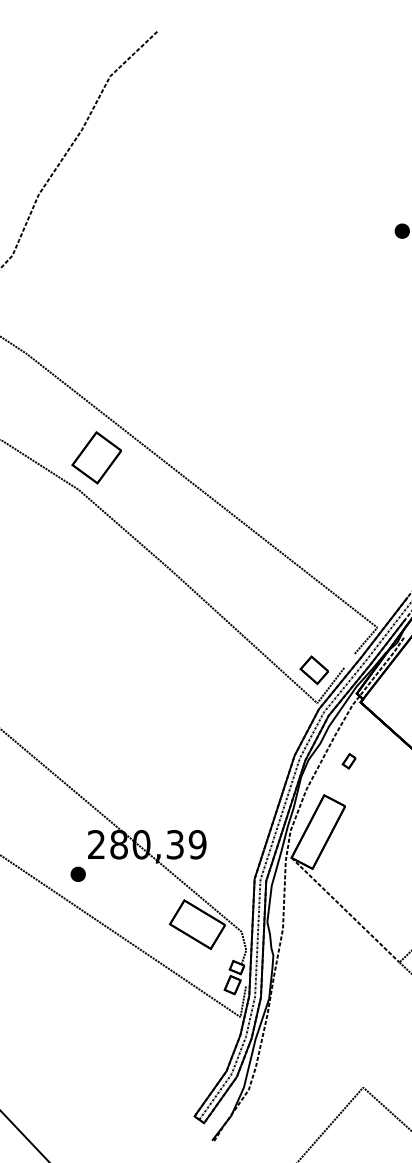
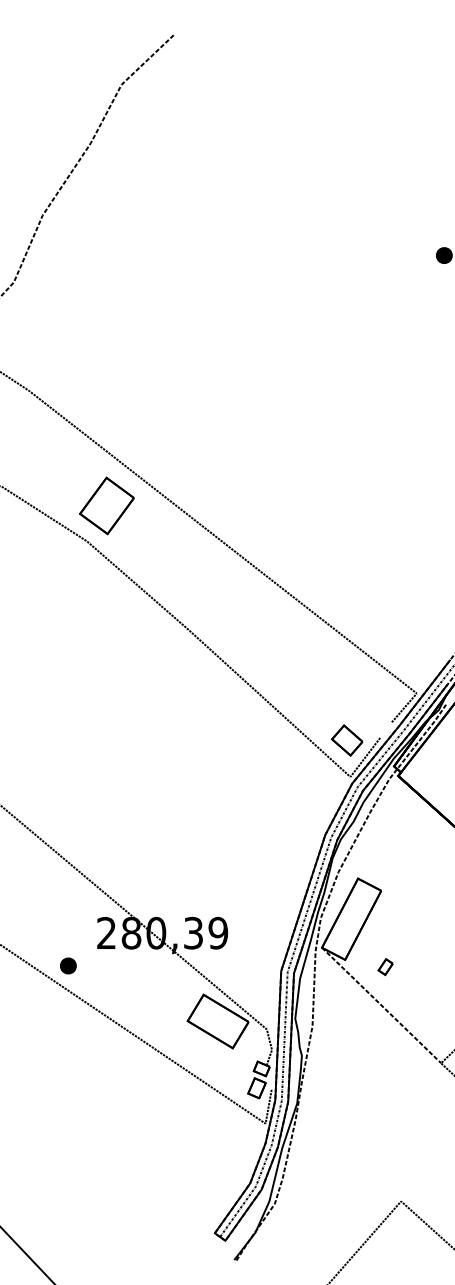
part: (349, 761) -> (385, 967), moved
part: (78, 873) -> (68, 965), moved

